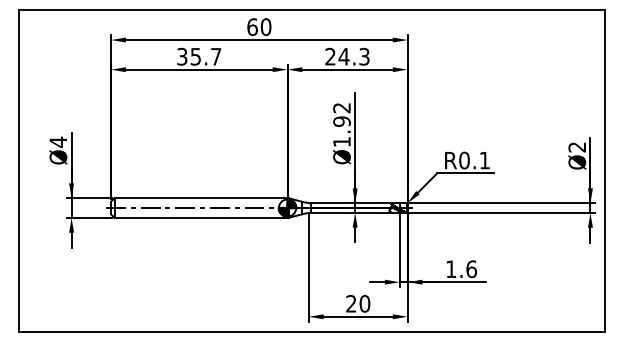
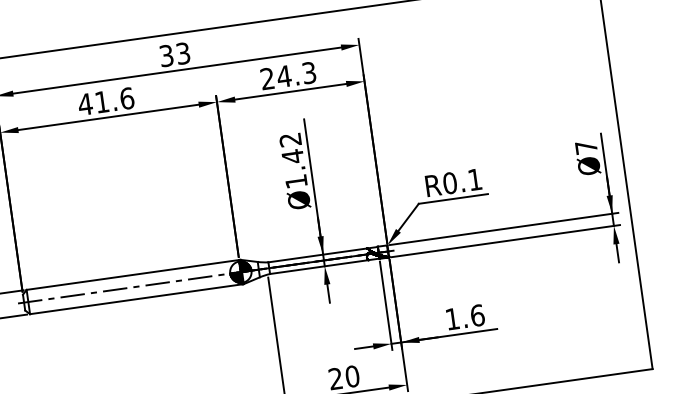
text: (259, 27) -> (175, 55), 60 -> 33
text: (198, 56) -> (105, 101), 35.7 -> 41.6
text: (341, 121) -> (292, 156), Ø1.92 -> Ø1.42
text: (576, 147) -> (585, 147), Ø2 -> Ø7

